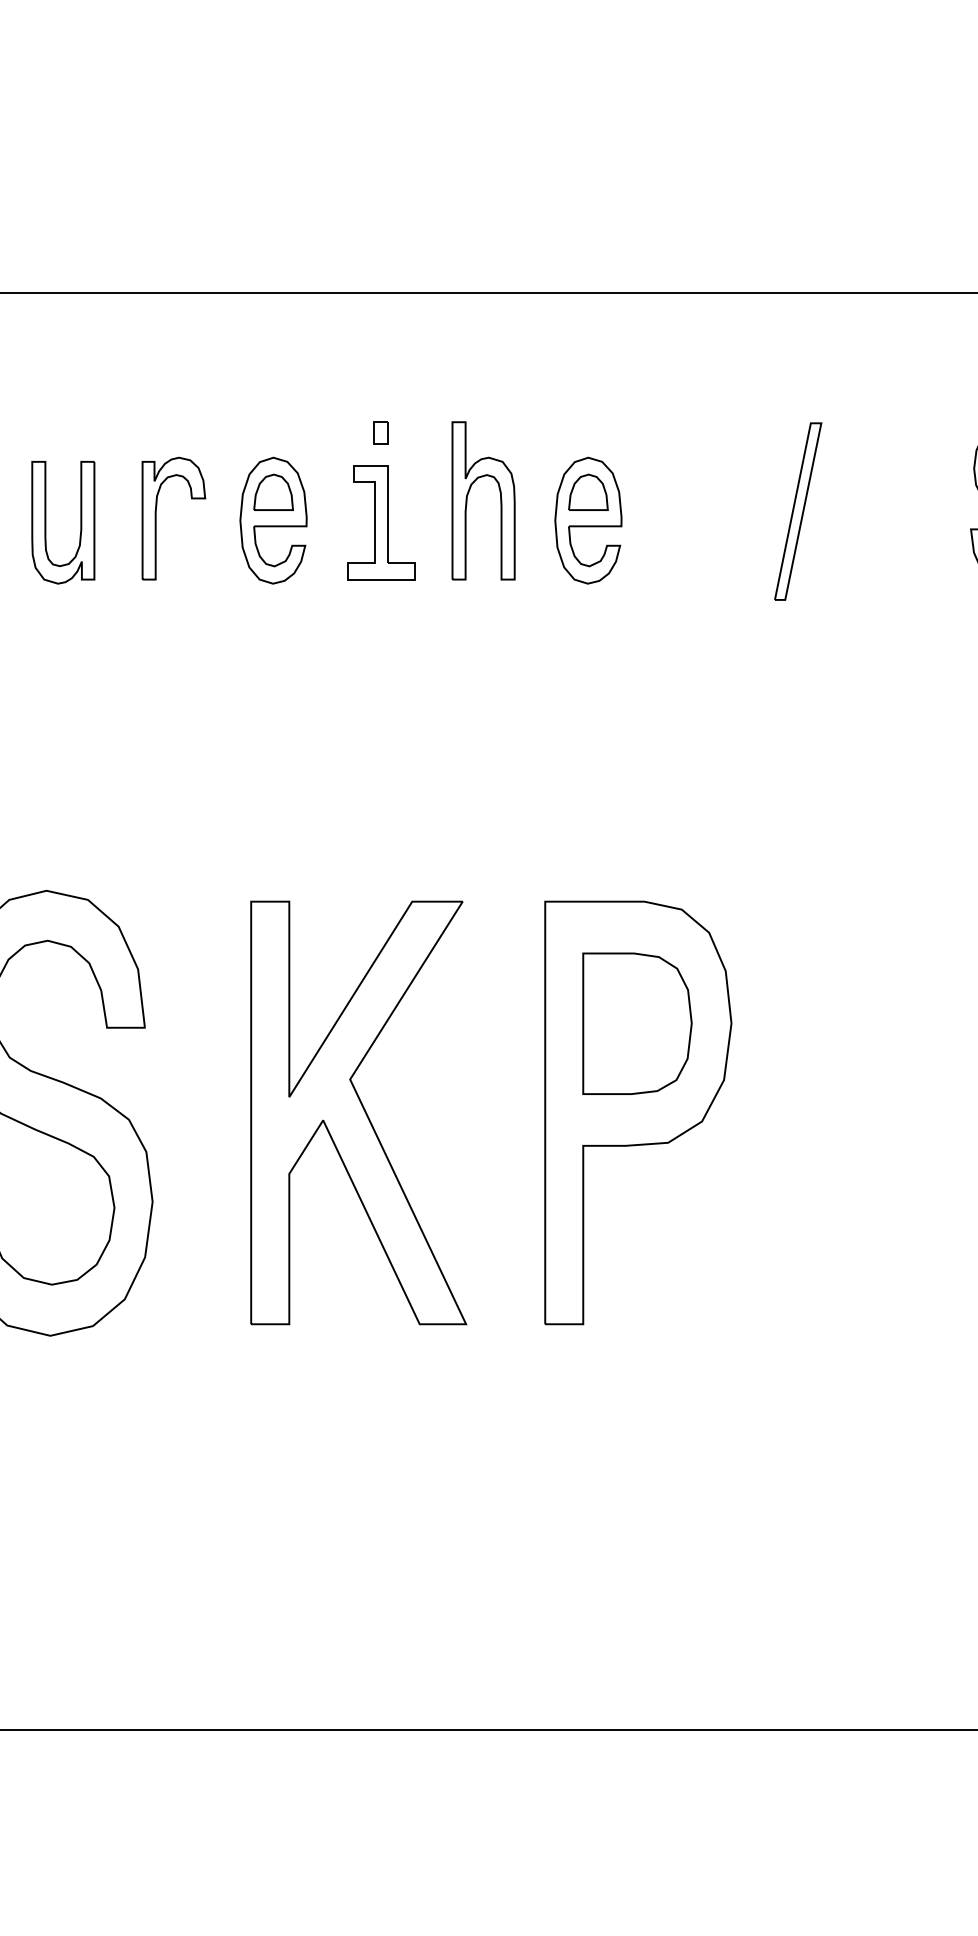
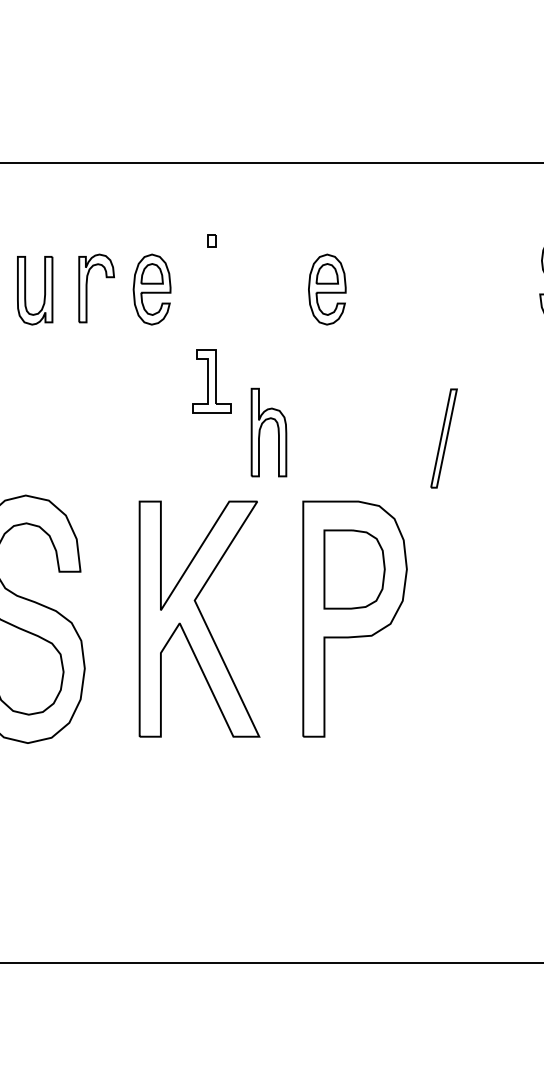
part: (468, 500) -> (260, 432), moved
part: (797, 511) -> (443, 438), moved
part: (380, 522) -> (211, 381), moved

